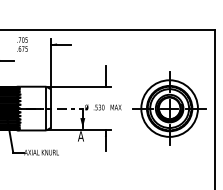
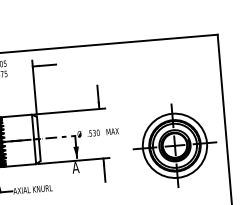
part: (169, 108) -> (174, 145), moved

